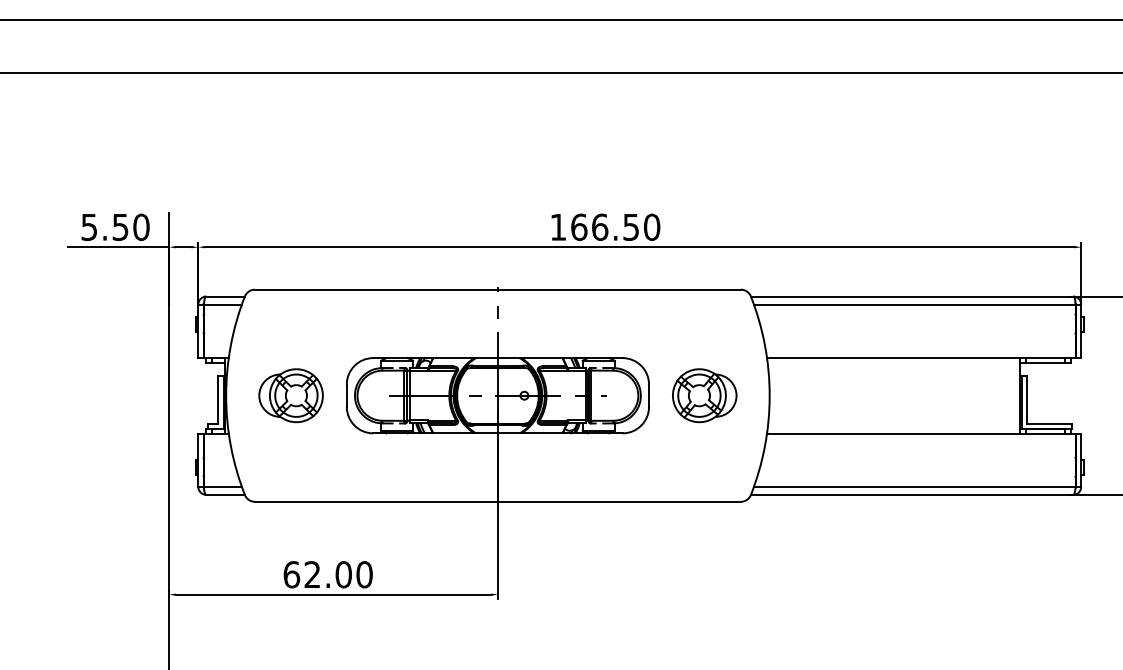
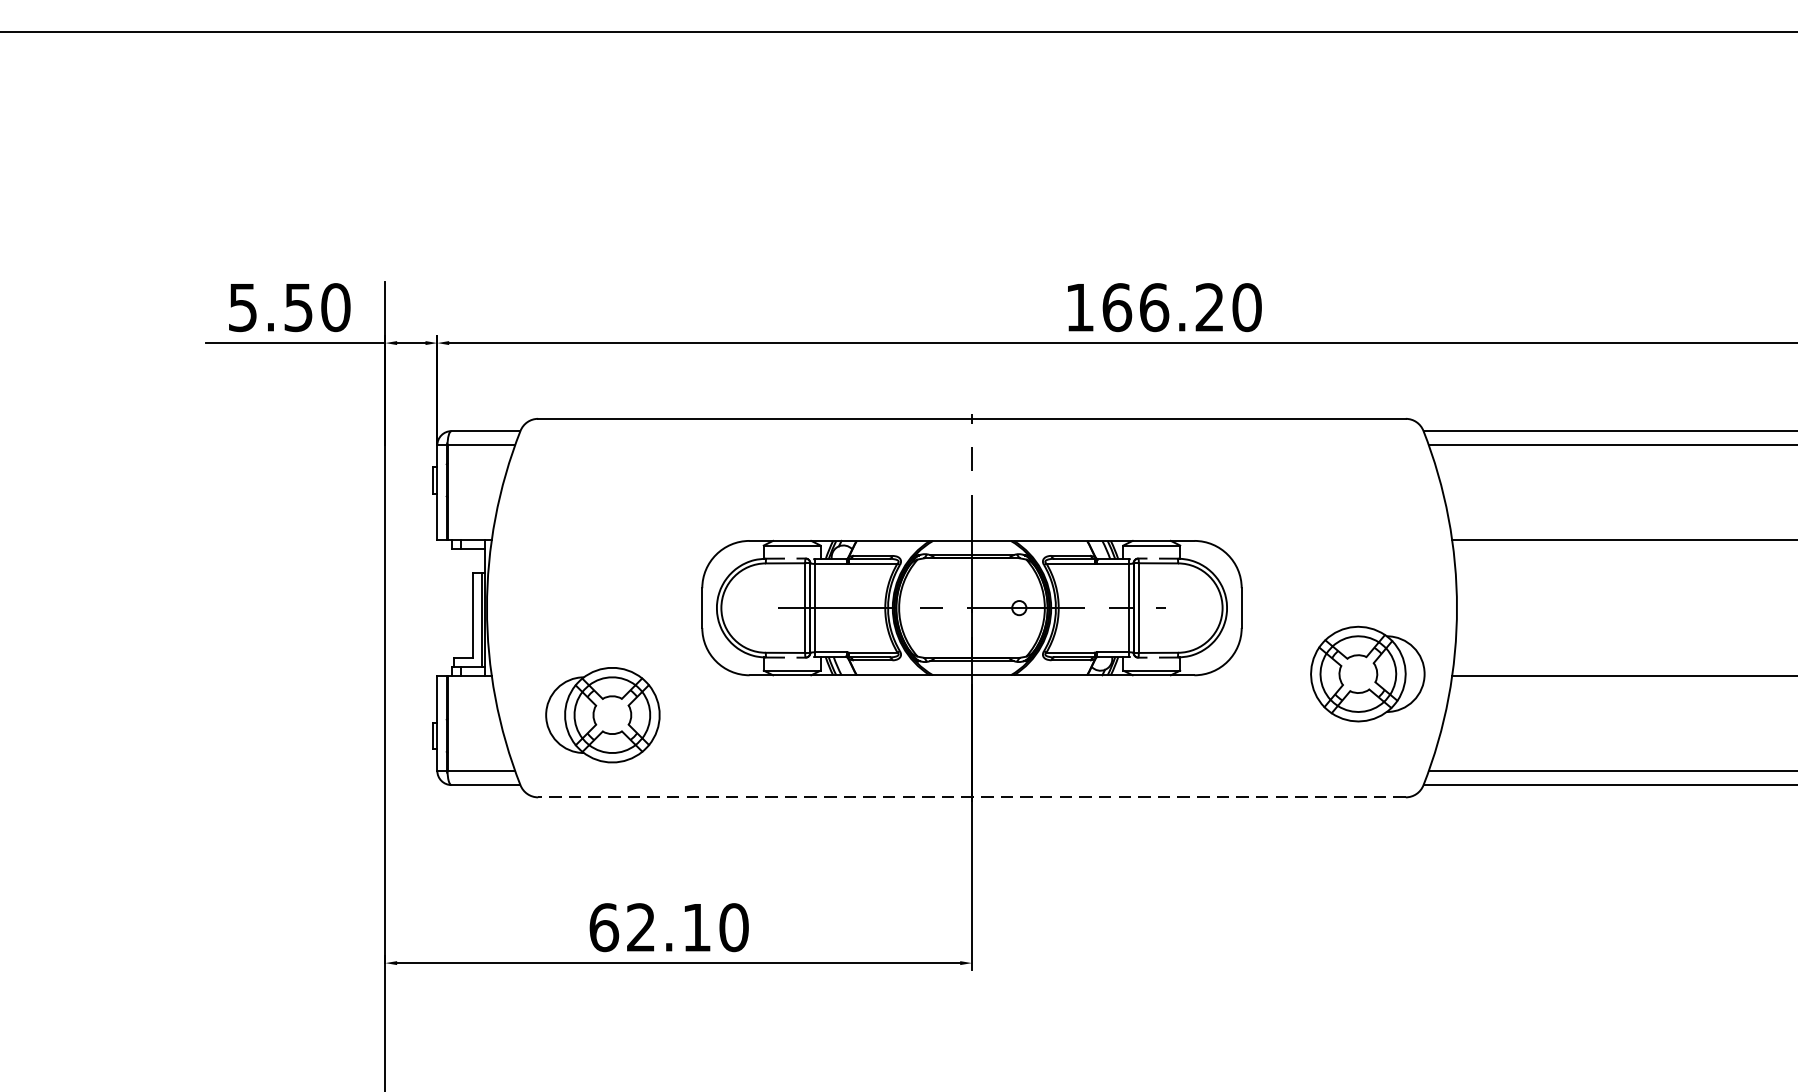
text: (630, 226) -> (1208, 306), 166.50 -> 166.20
part: (290, 395) -> (601, 714), moved
part: (704, 395) -> (1367, 673), moved
line: (497, 501) -> (971, 796), solid -> dashed
text: (343, 574) -> (696, 927), 62.00 -> 62.10

